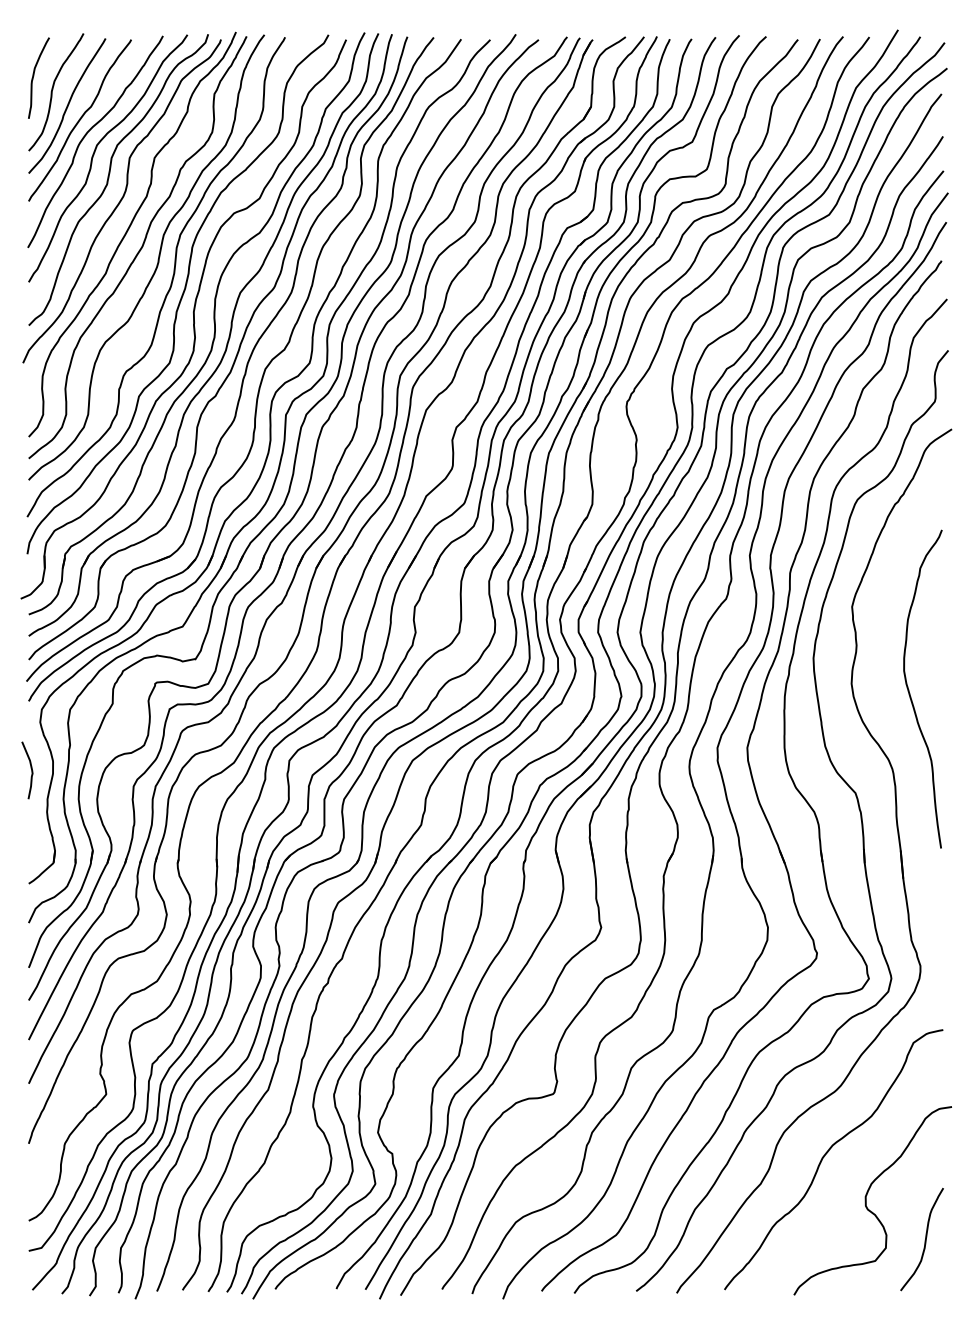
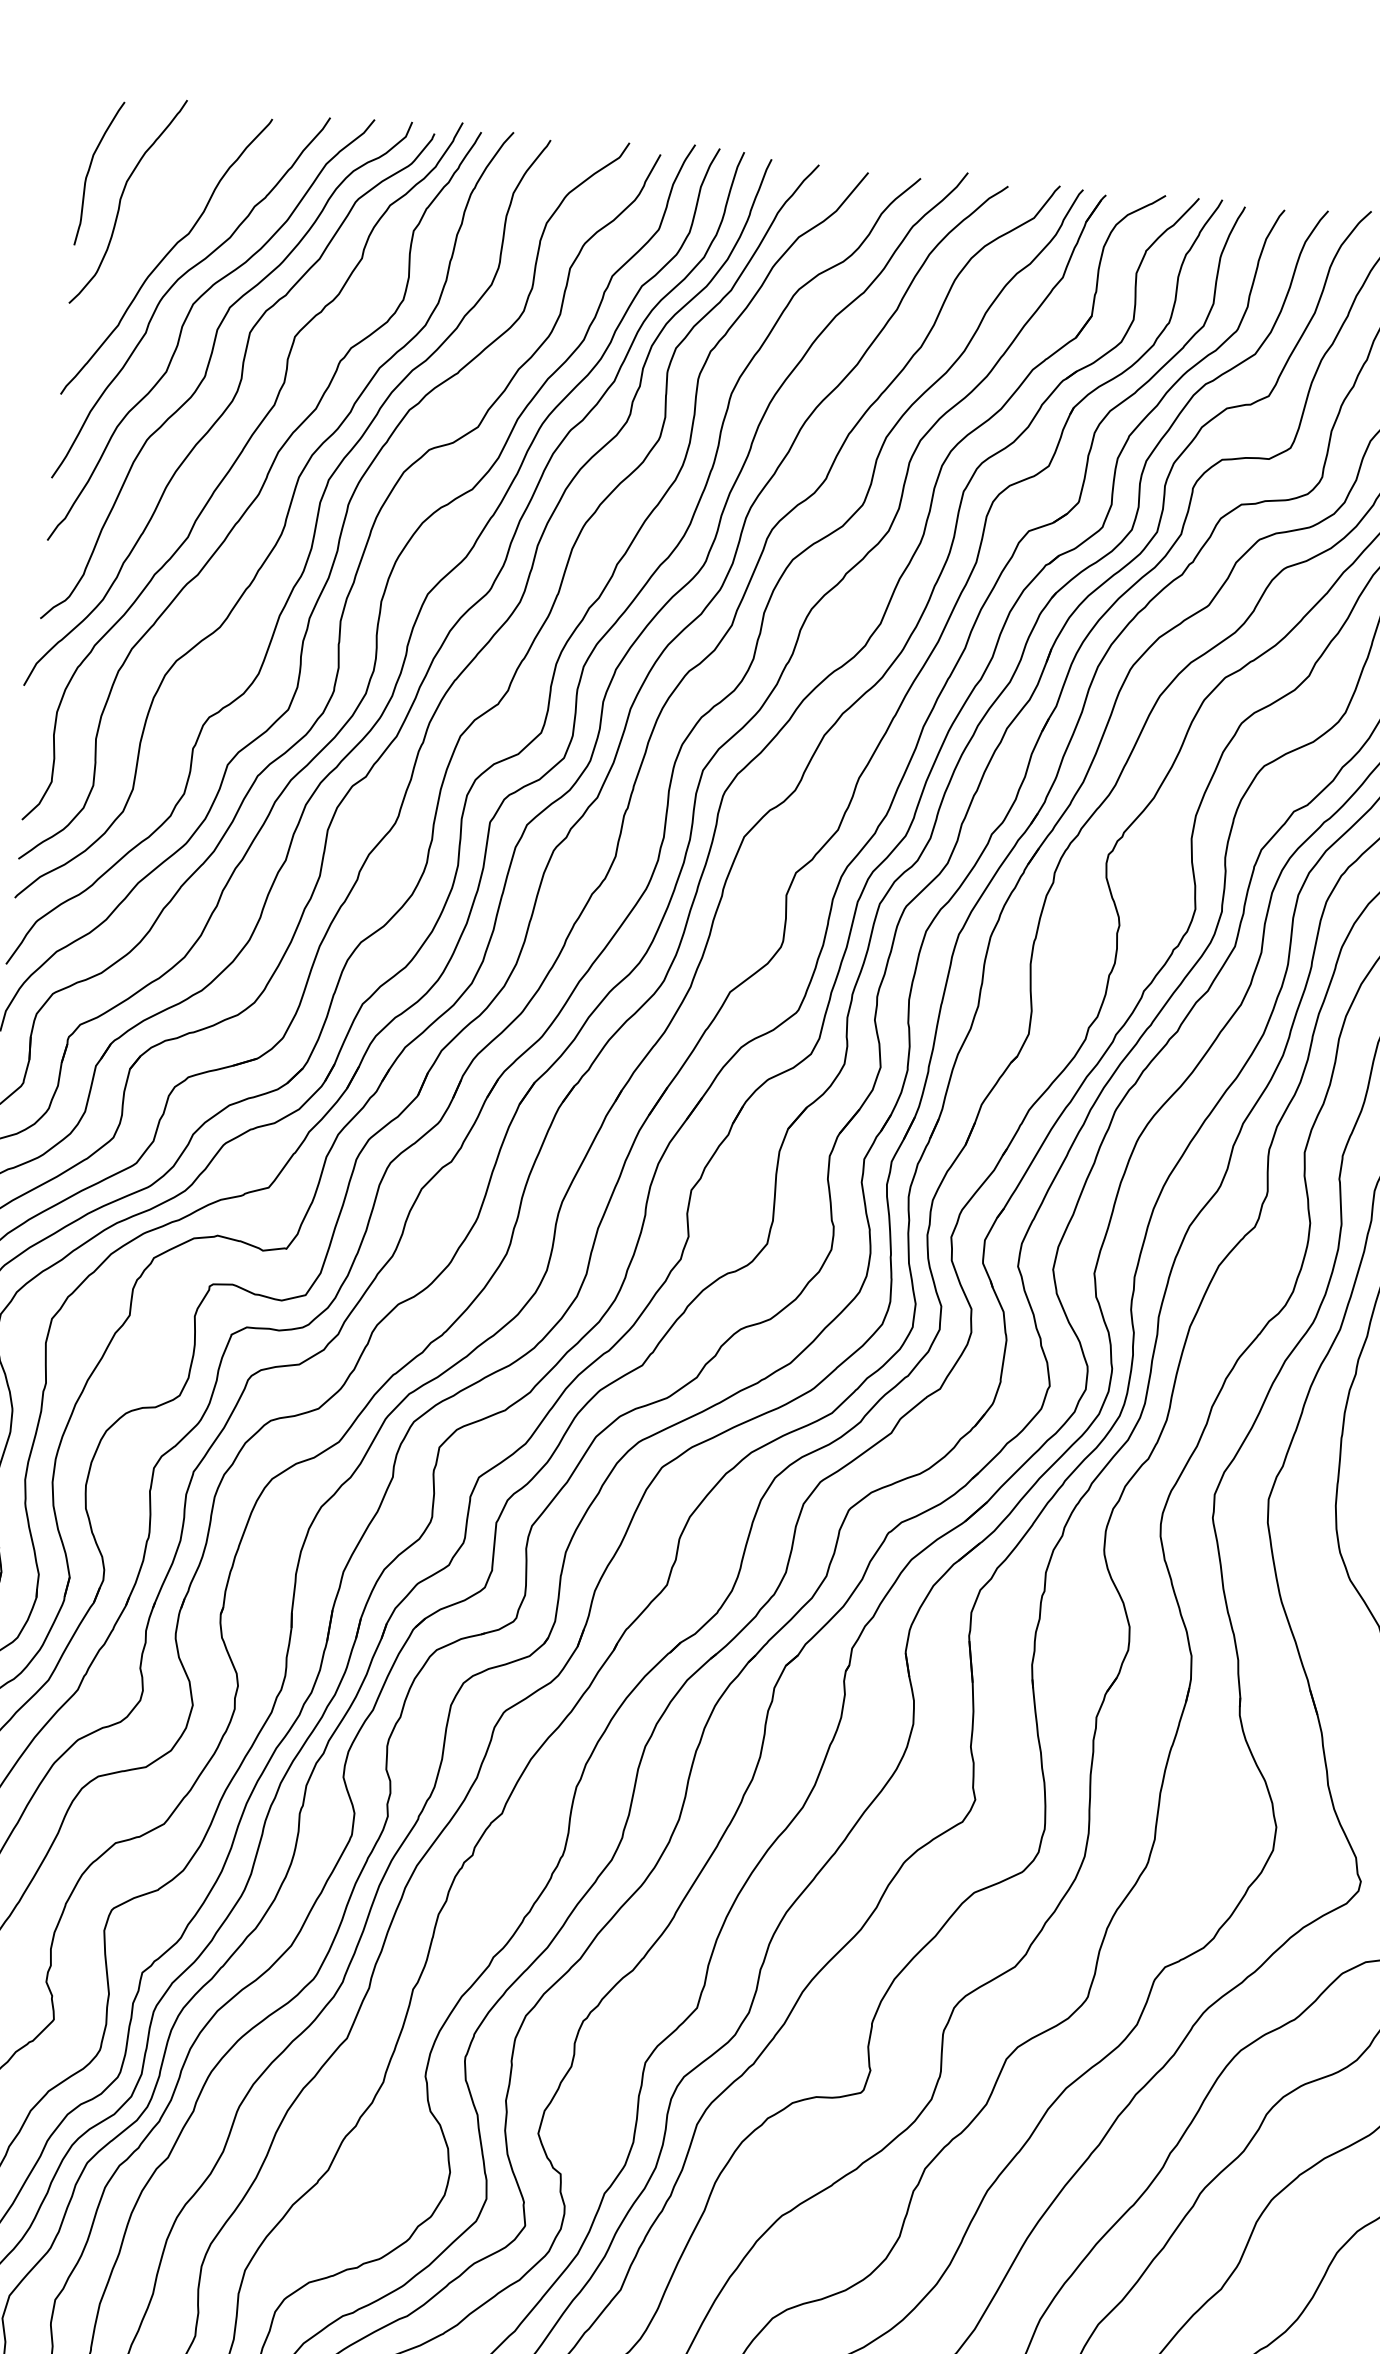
curve: (67, 105) -> (146, 227), removed

